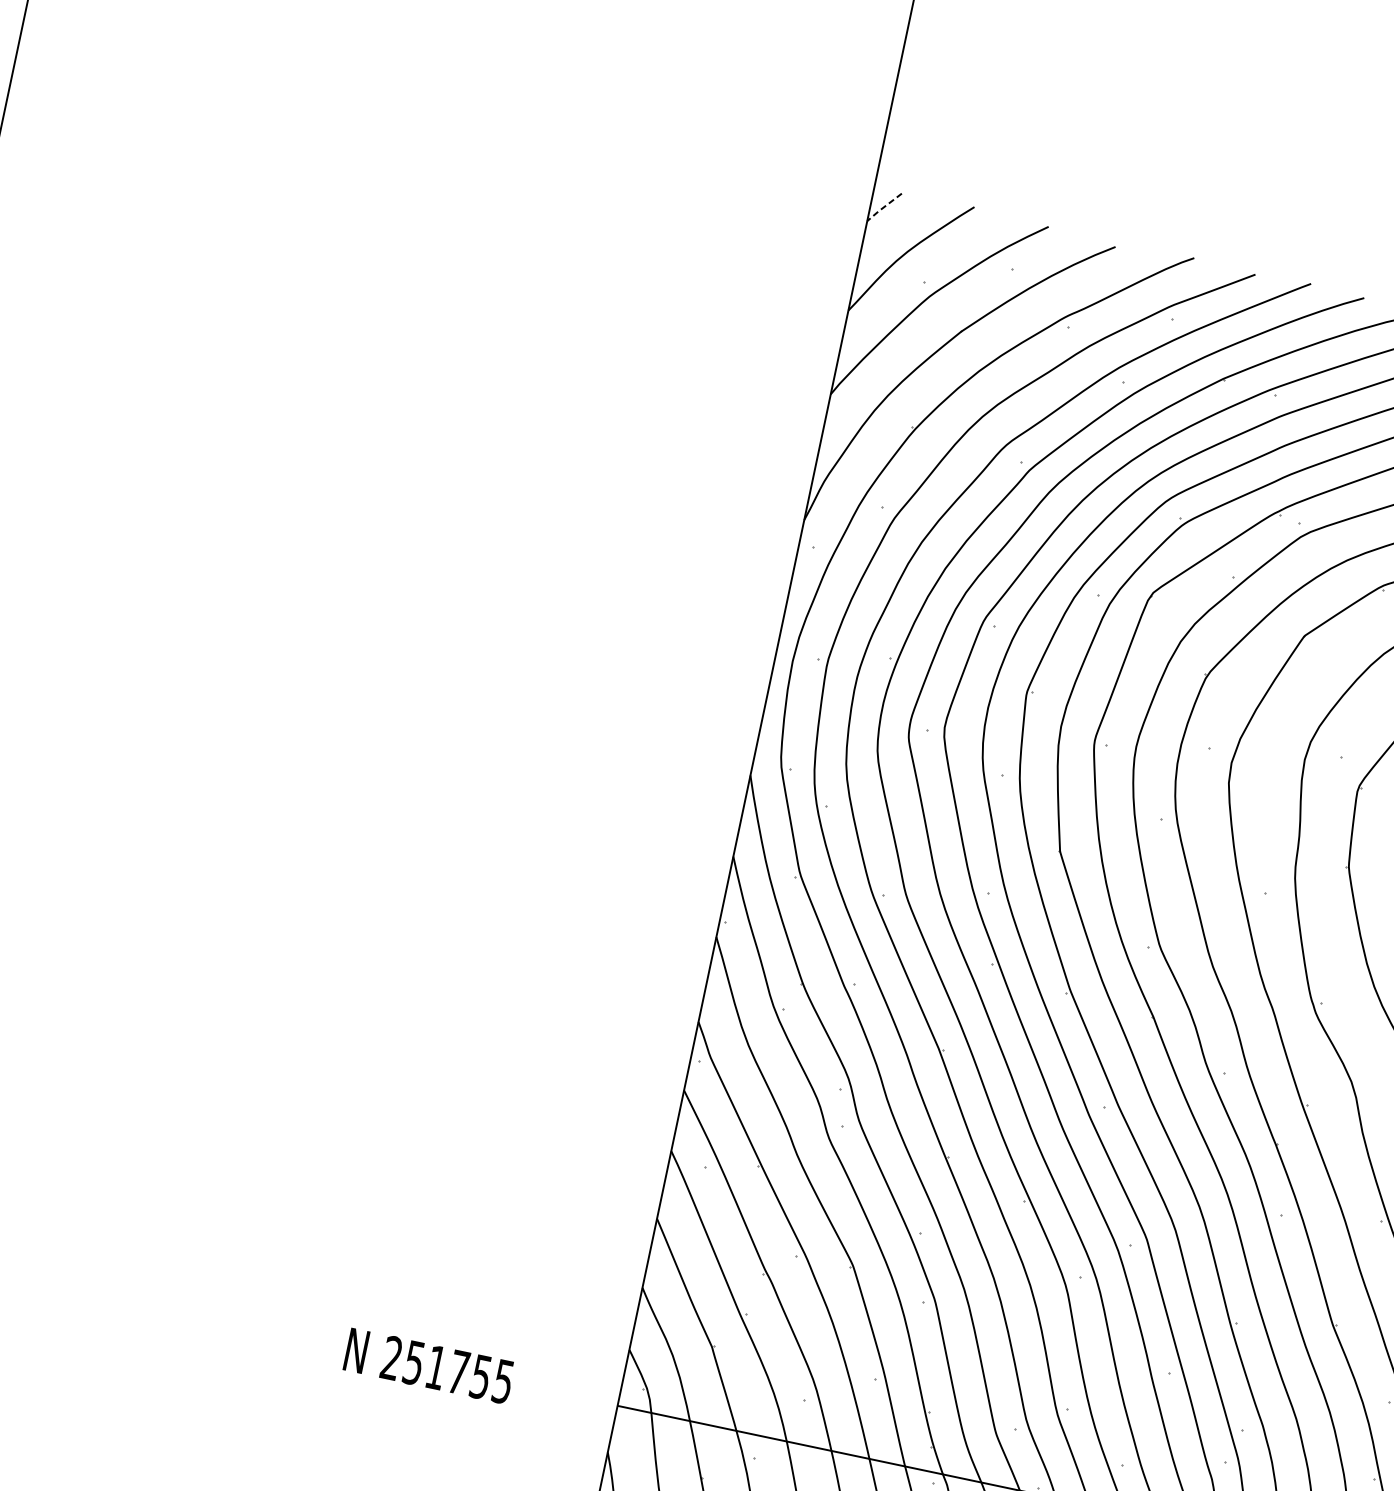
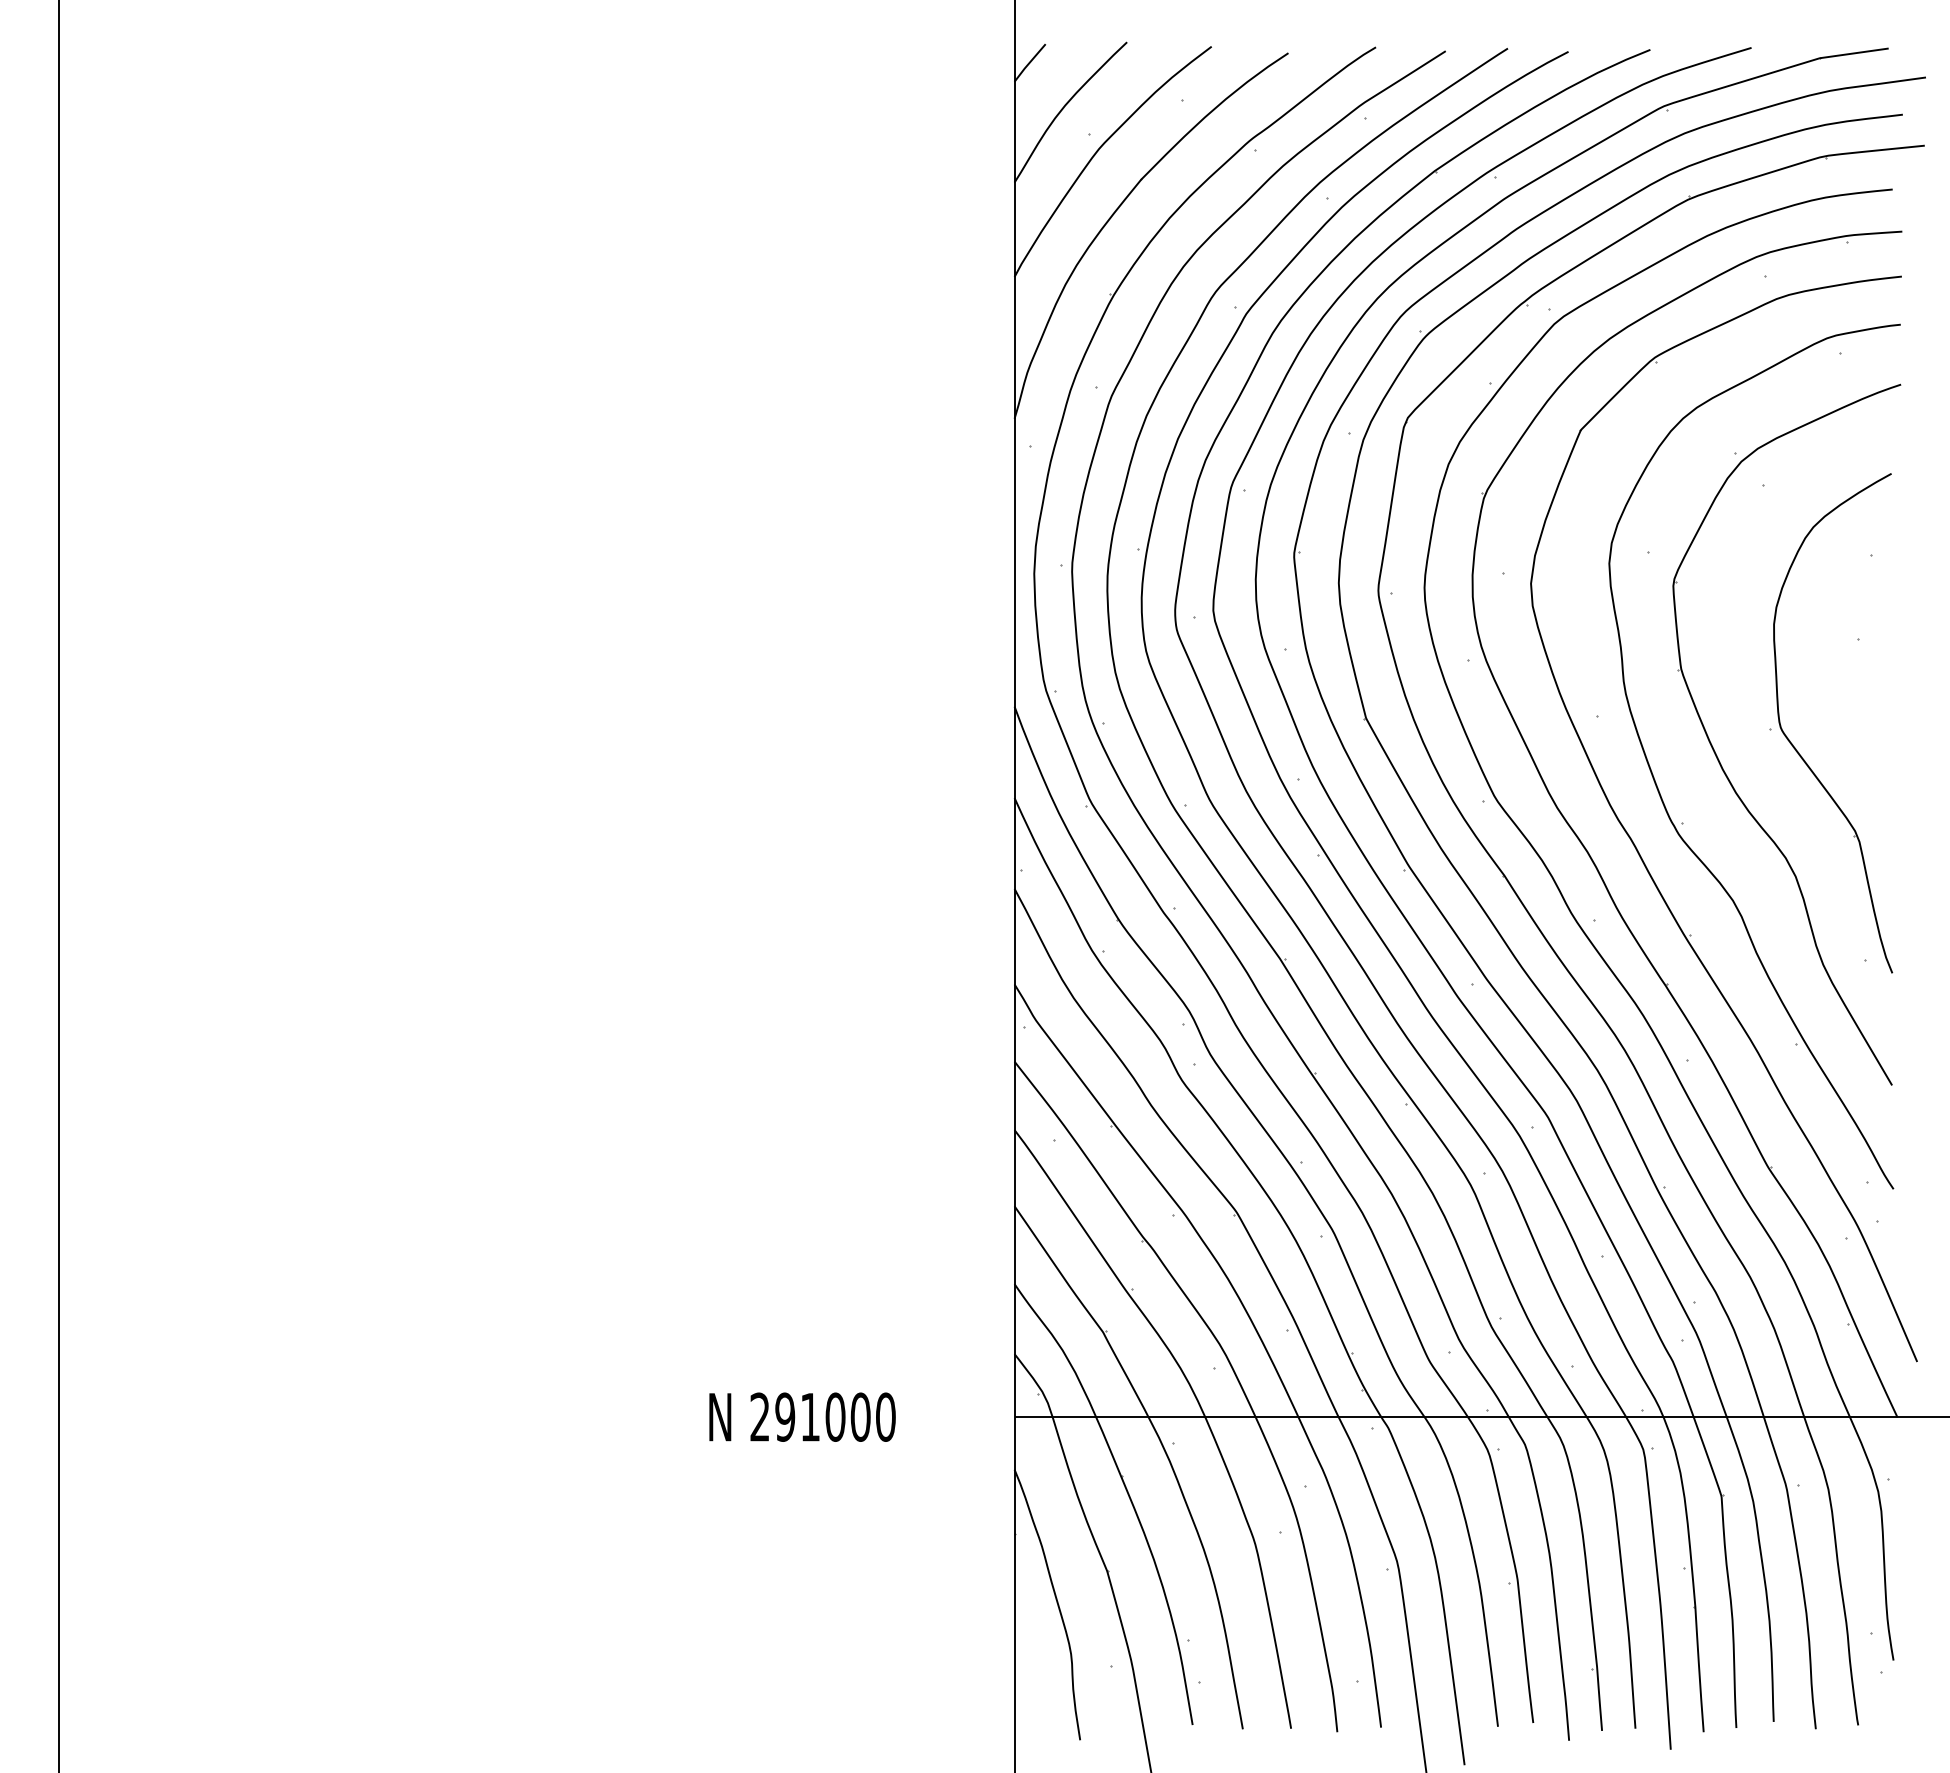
line: (883, 207) -> (1029, 63), dashed -> solid
text: (458, 1371) -> (835, 1416), 251755 -> 291000

